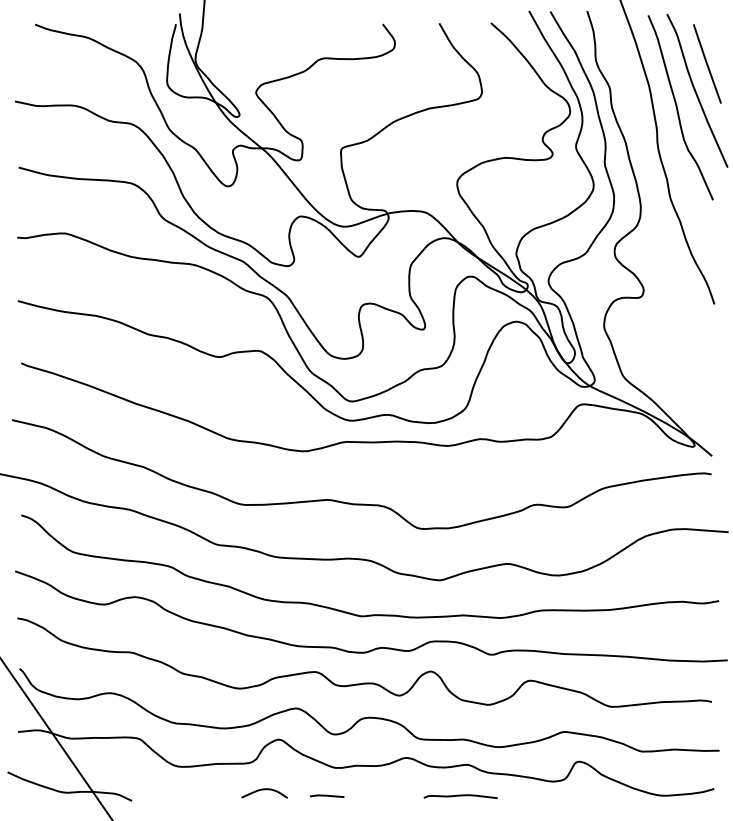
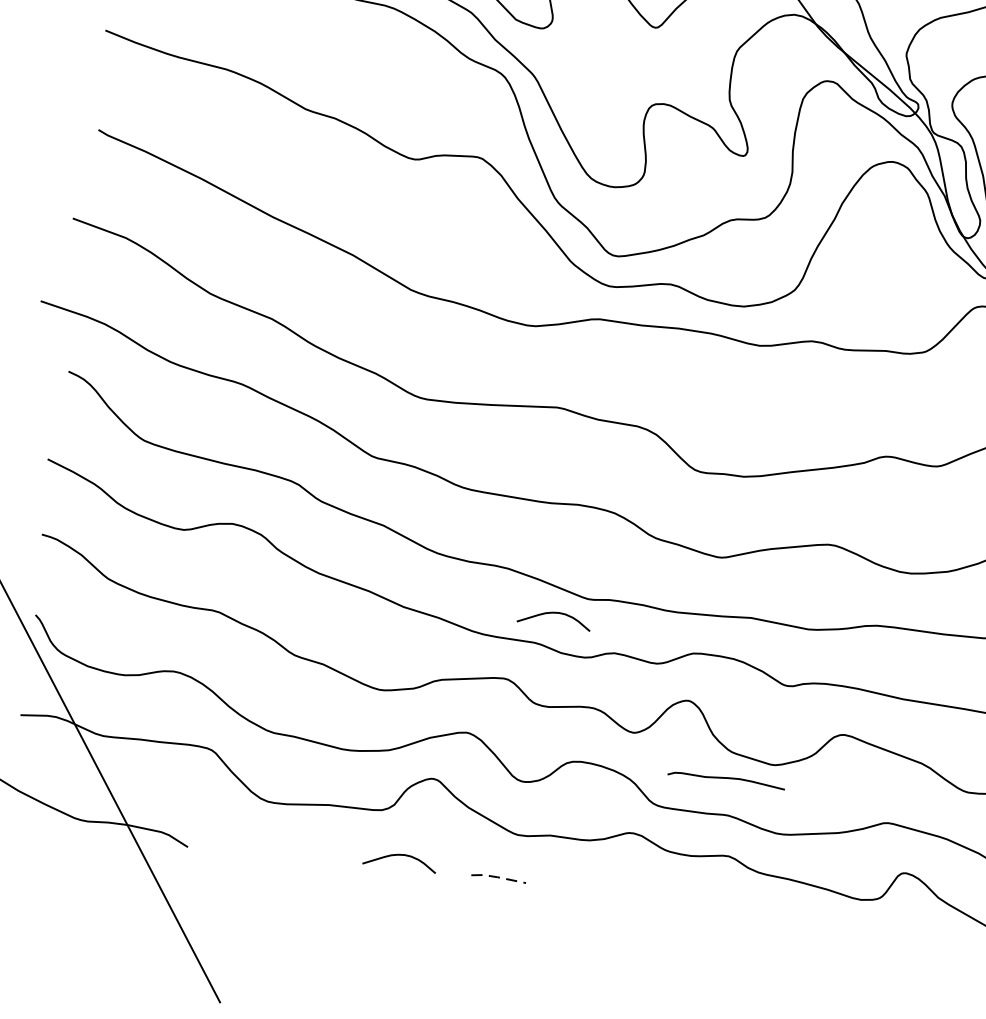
curve: (341, 628) -> (554, 614), added
line: (326, 795) -> (497, 876), solid -> dashed
curve: (460, 796) -> (726, 779), moved

